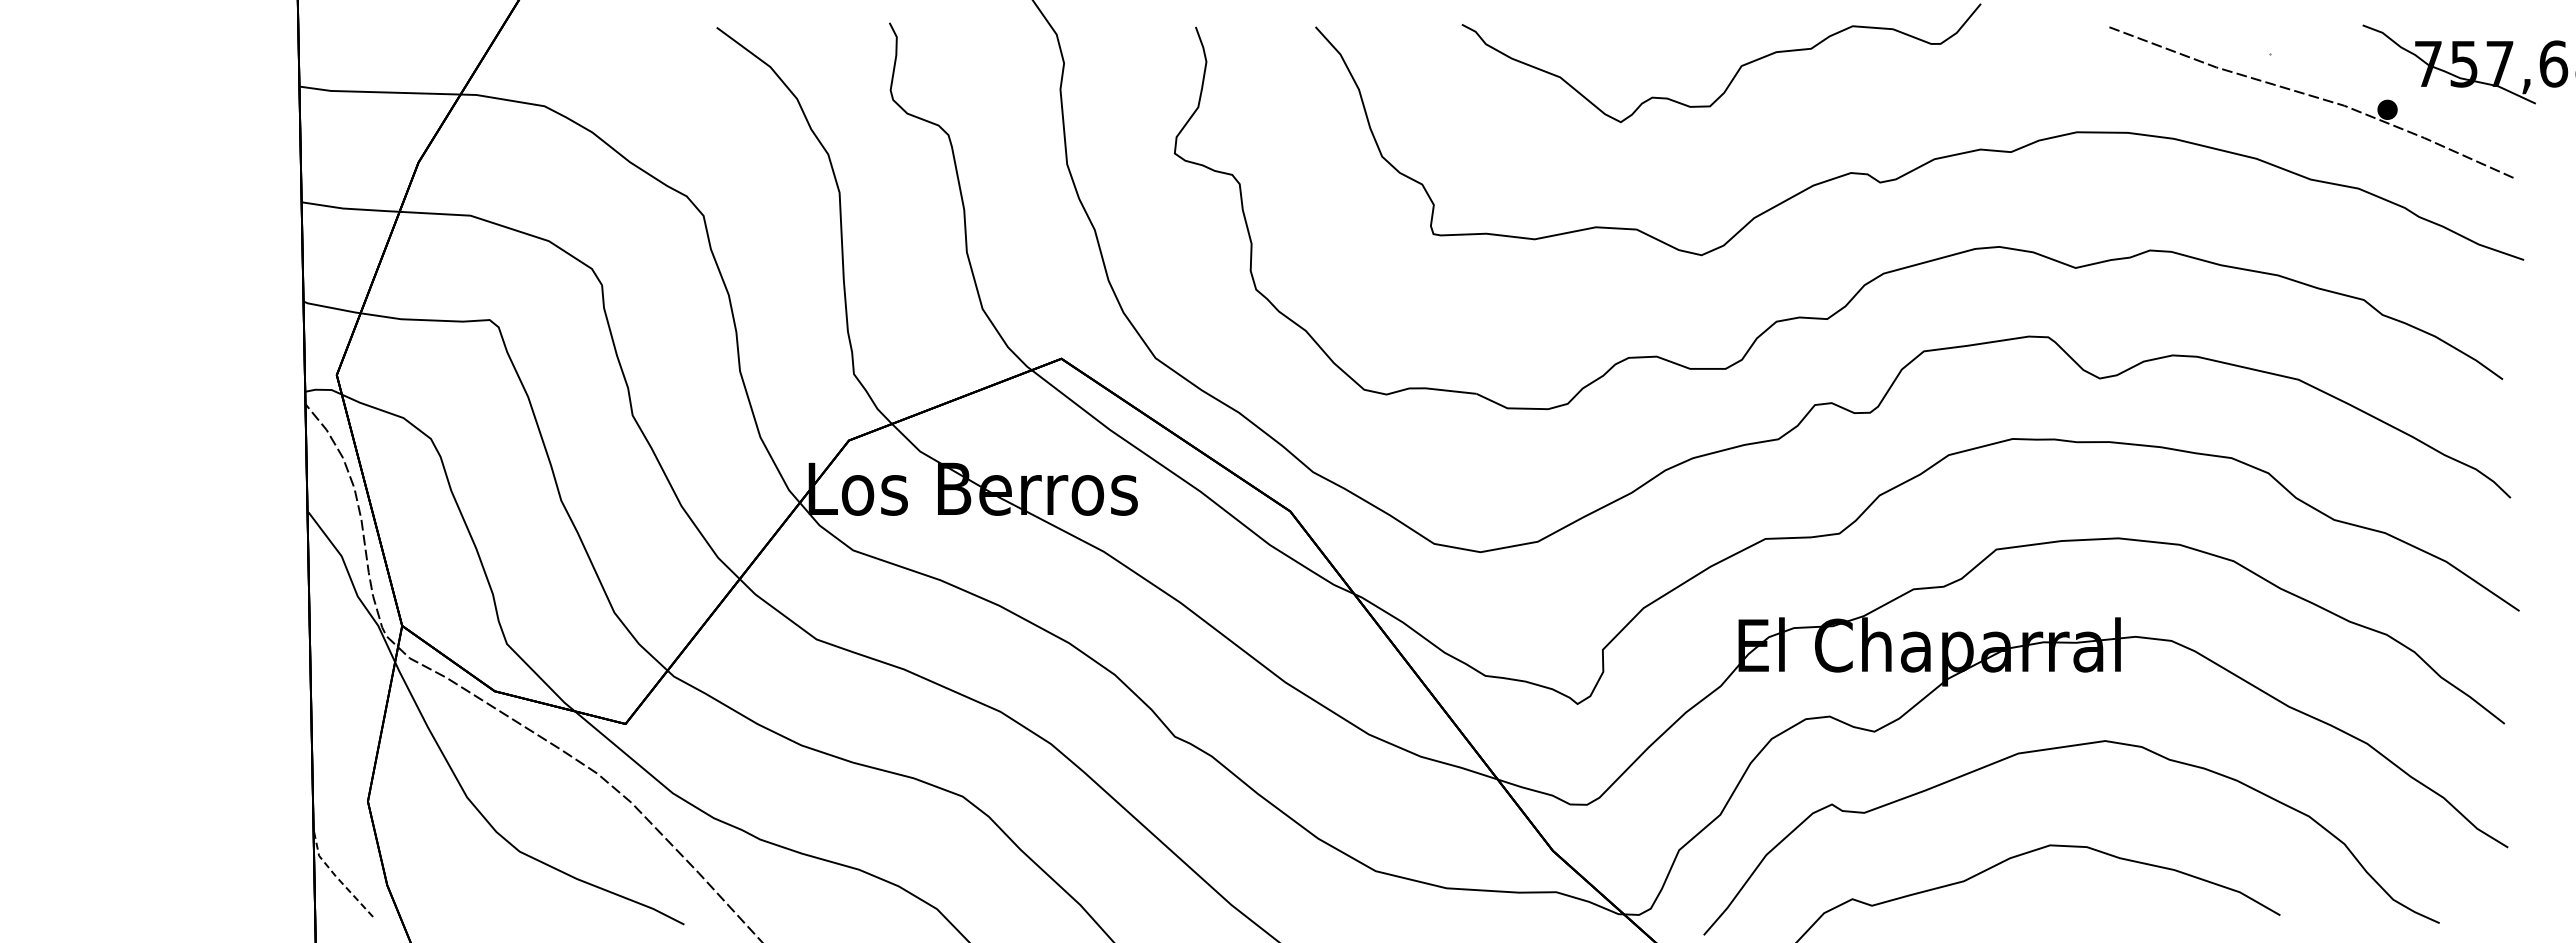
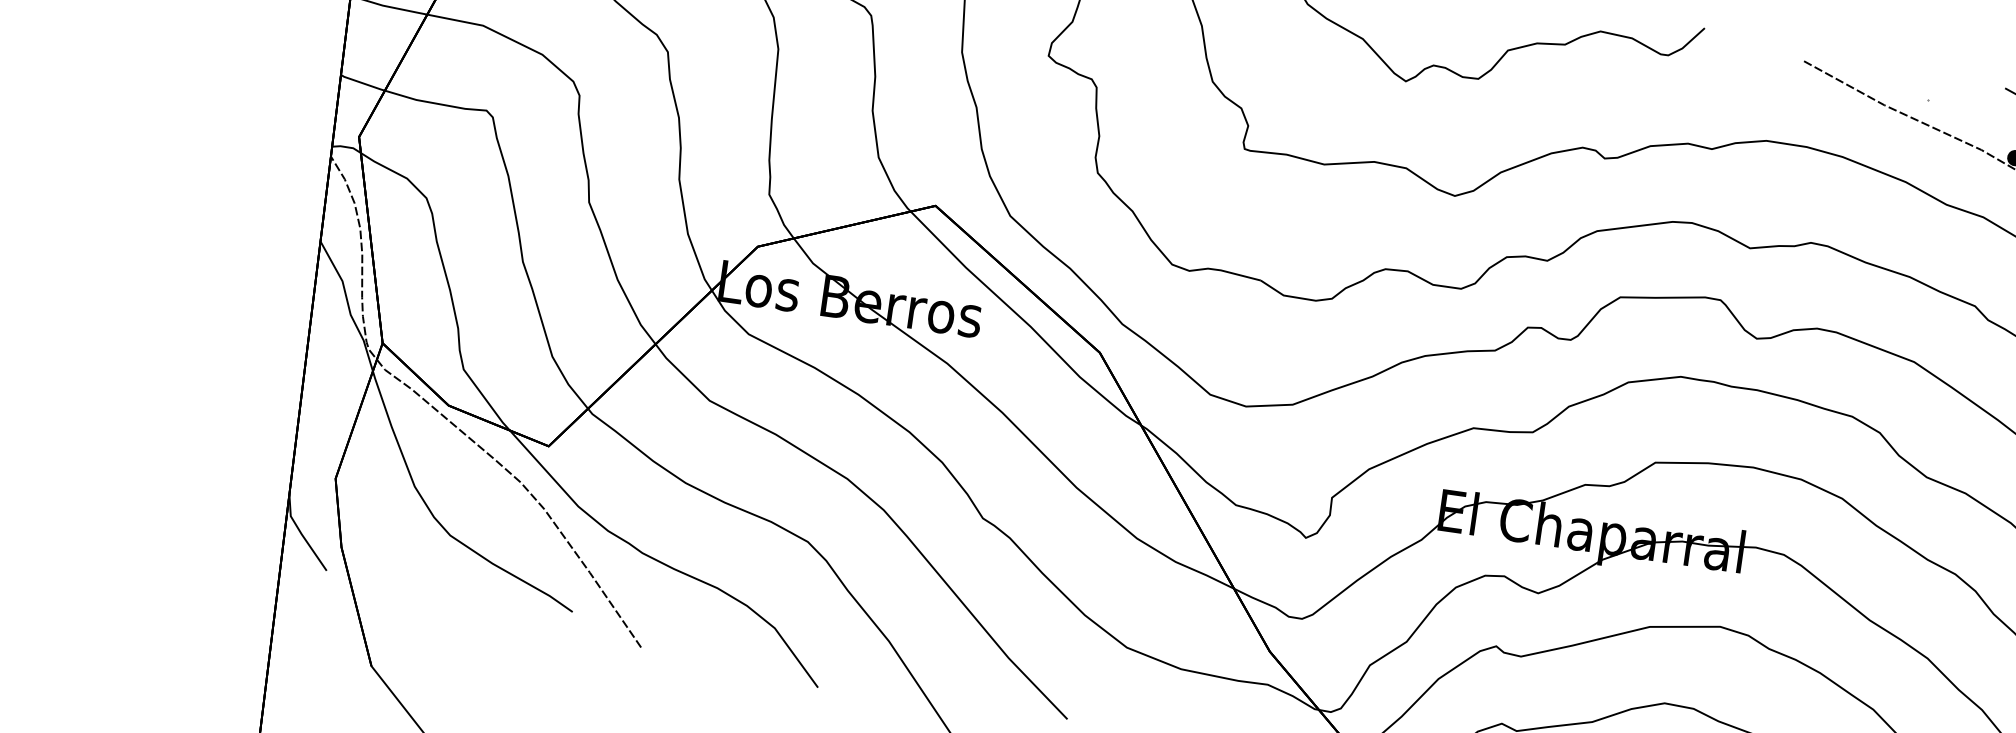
line: (335, 876) -> (301, 534), dashed -> solid

